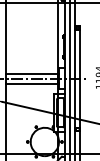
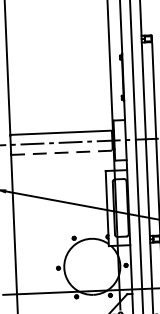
line: (32, 83) -> (63, 152), solid -> dashed

